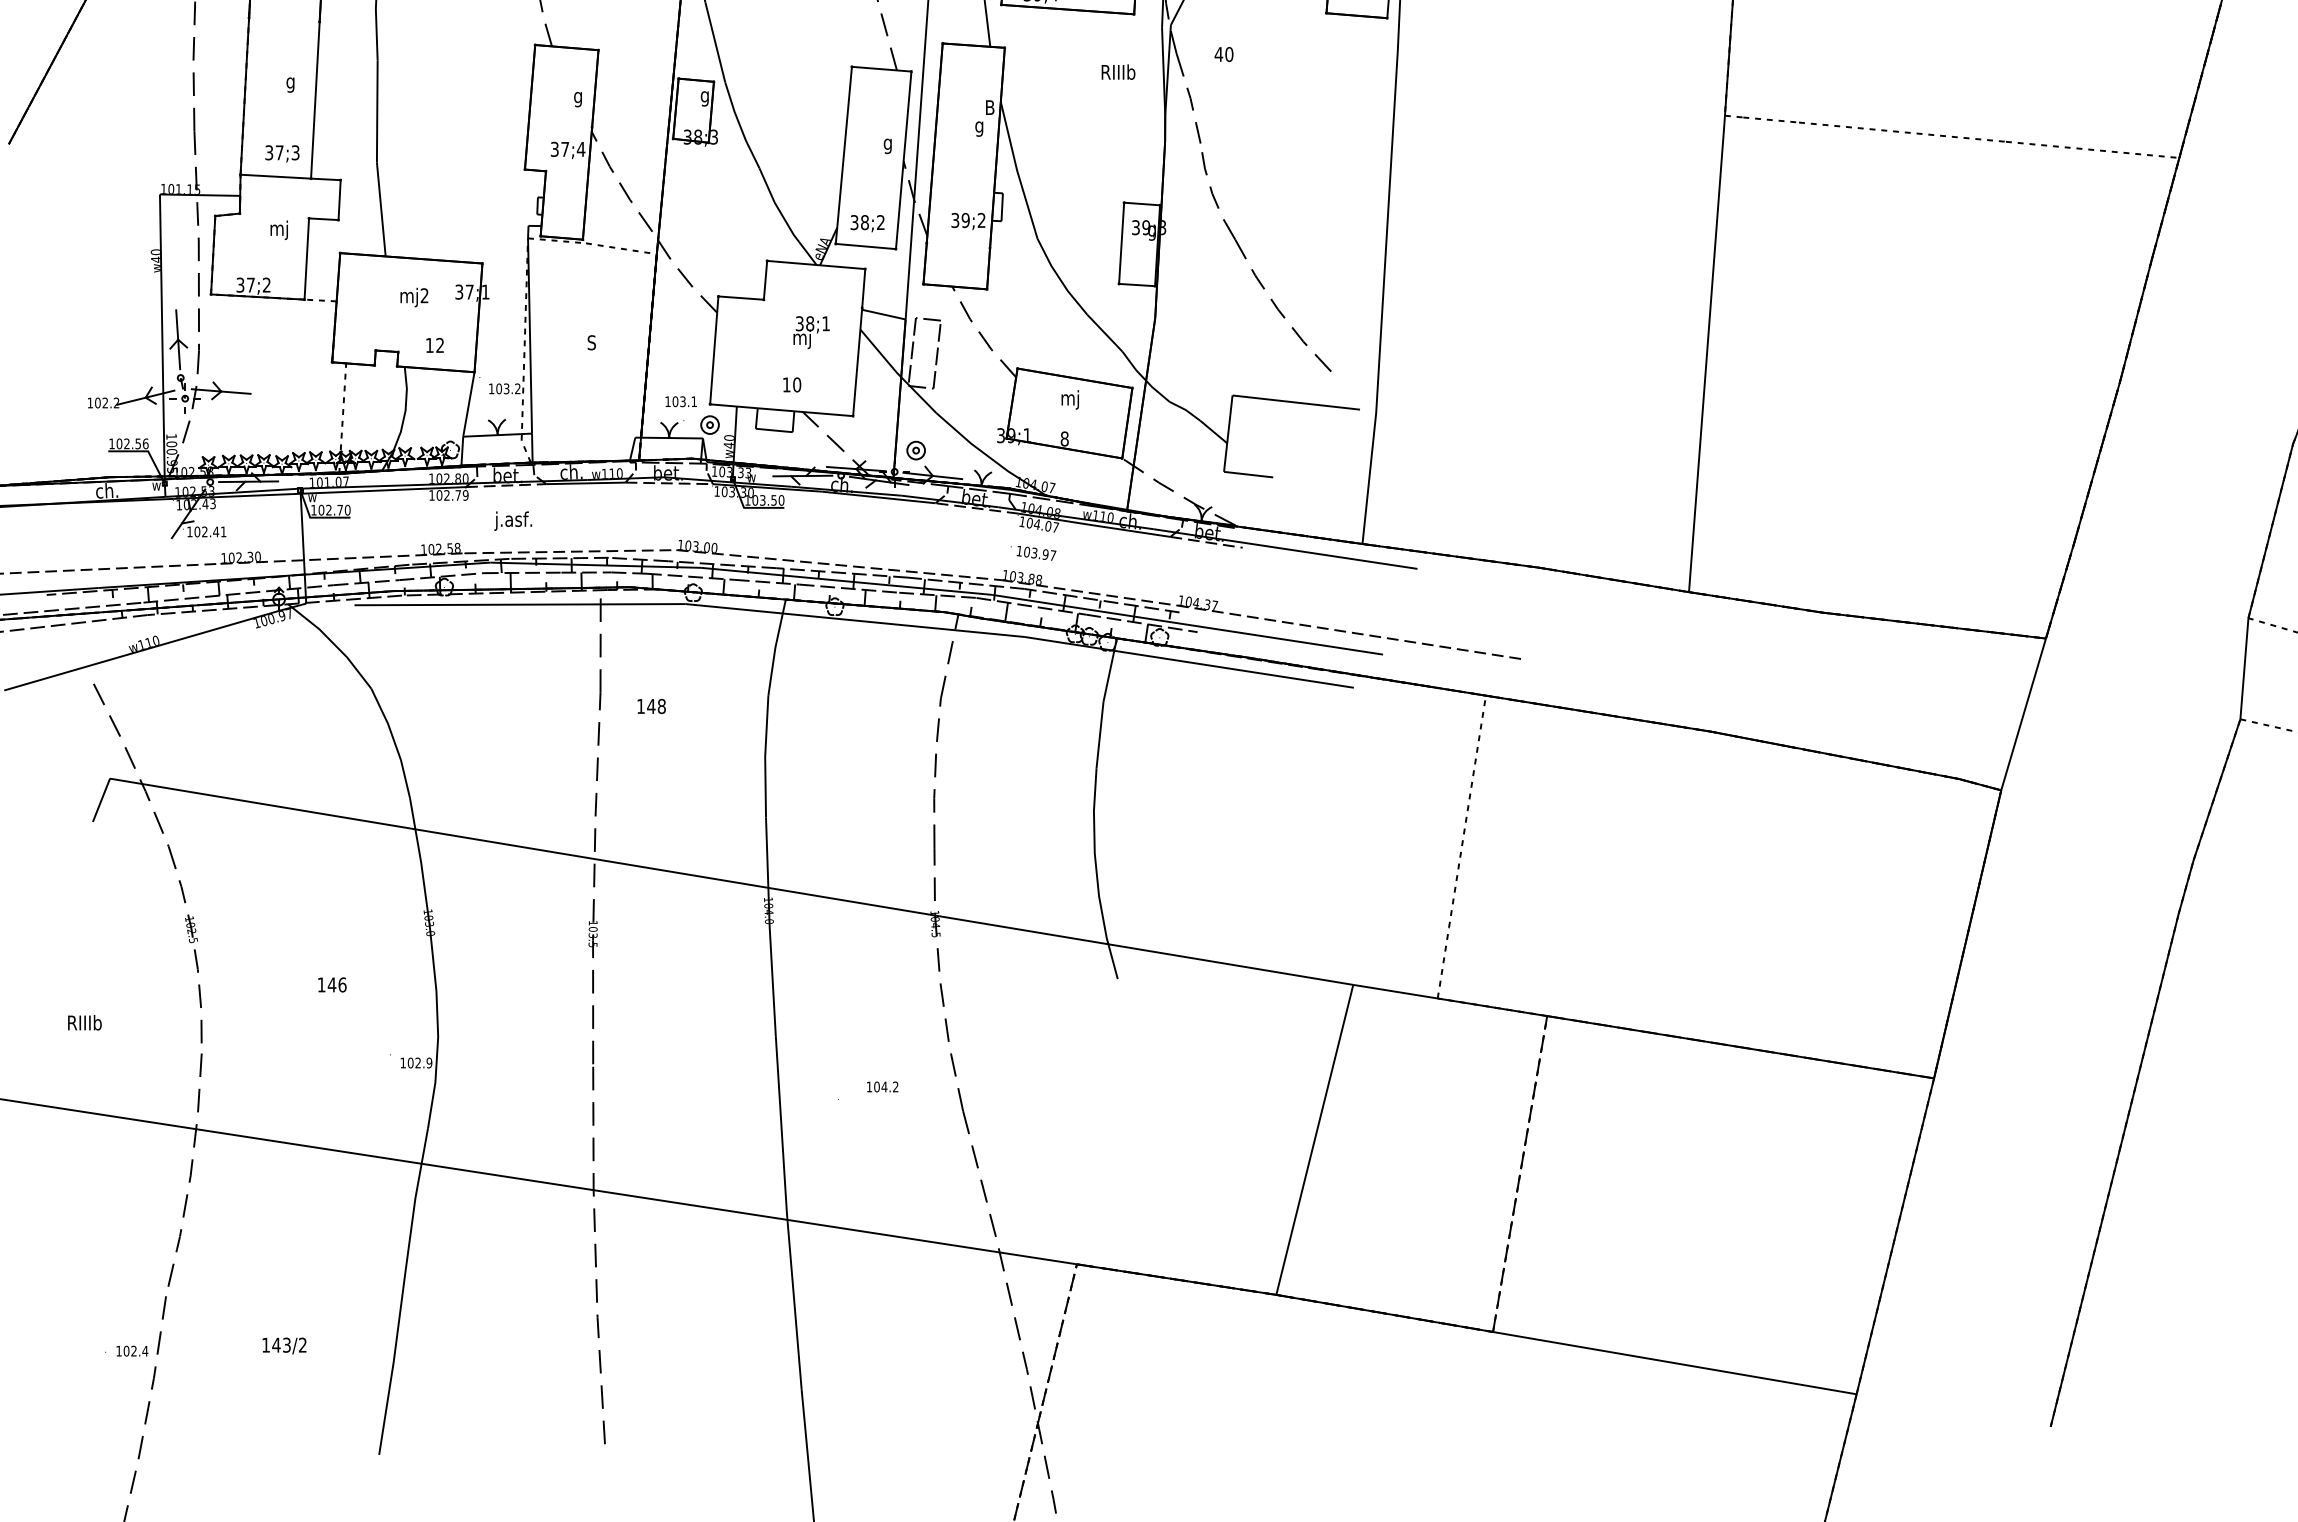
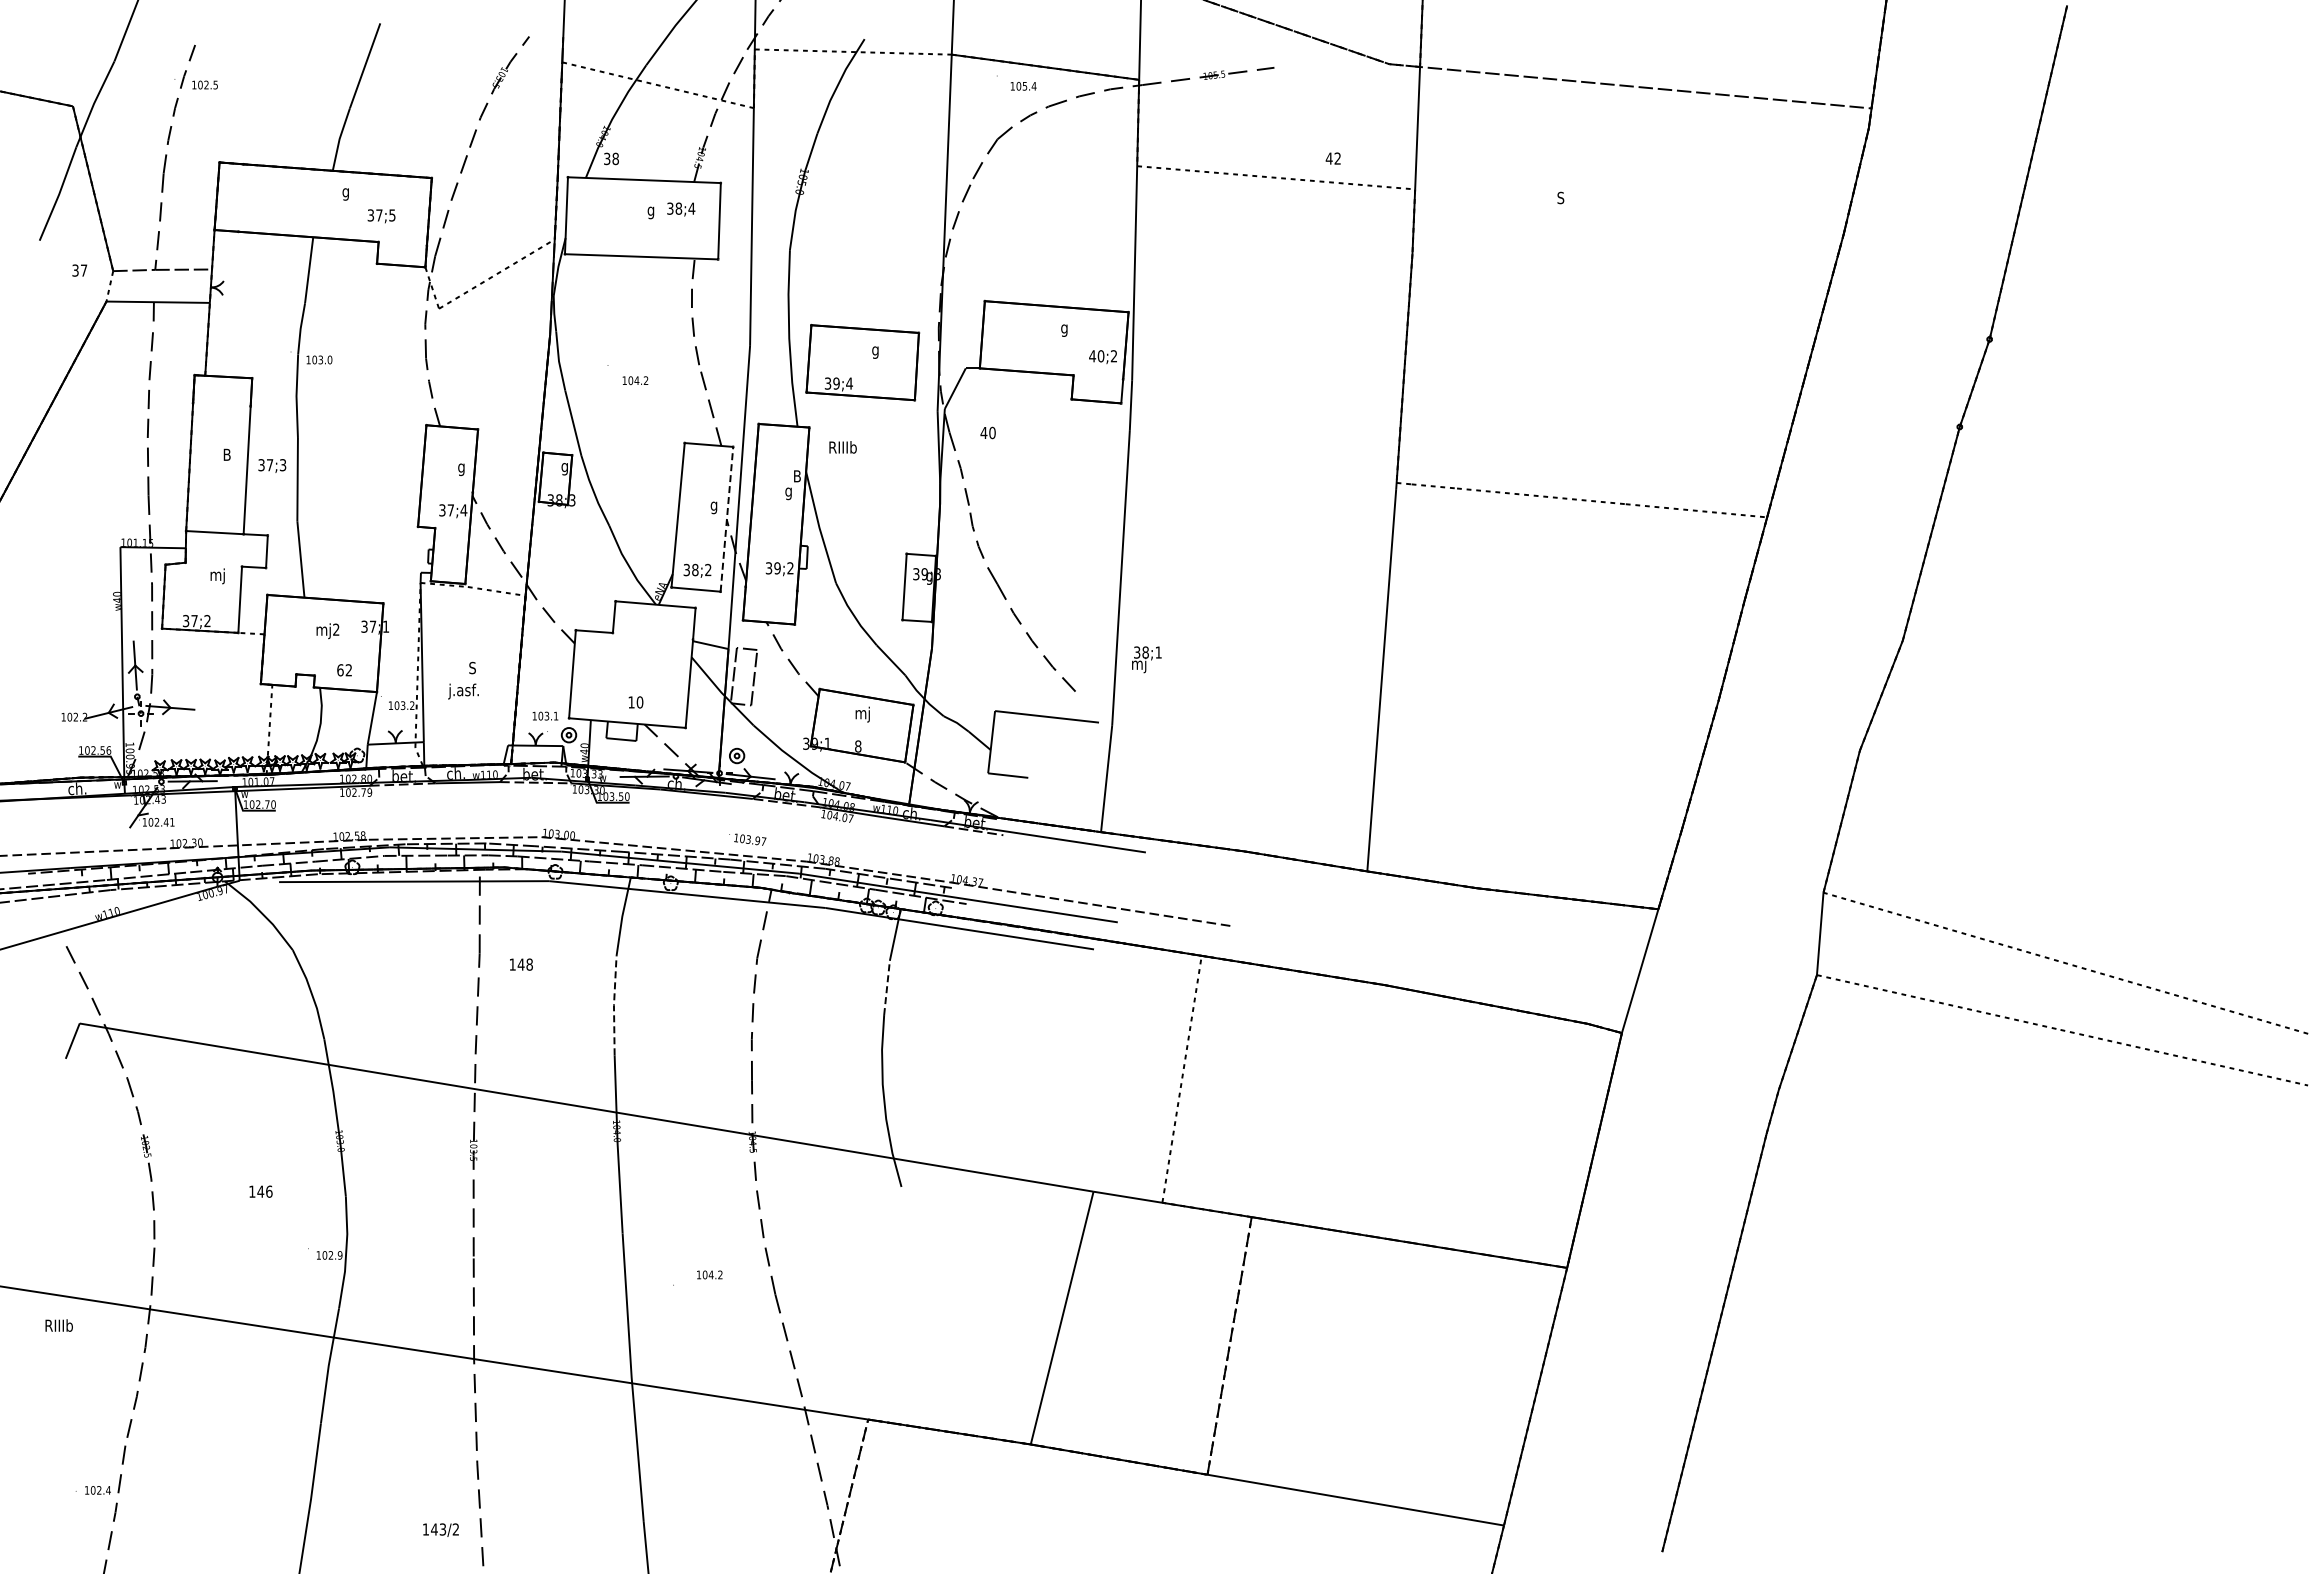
text: (1117, 72) -> (842, 447), moved
text: (290, 83) -> (226, 456), g -> B
text: (282, 153) -> (272, 465), moved
line: (903, 160) -> (726, 519), solid -> dashed
text: (811, 332) -> (1146, 659), moved
text: (429, 345) -> (340, 670), 12 -> 62
text: (513, 521) -> (463, 691), moved
text: (1033, 552) -> (747, 839), moved
line: (1100, 734) -> (887, 987), solid -> dashed
line: (764, 756) -> (613, 1005), solid -> dashed
text: (84, 1022) -> (58, 1325), moved
text: (283, 1345) -> (440, 1529), moved

